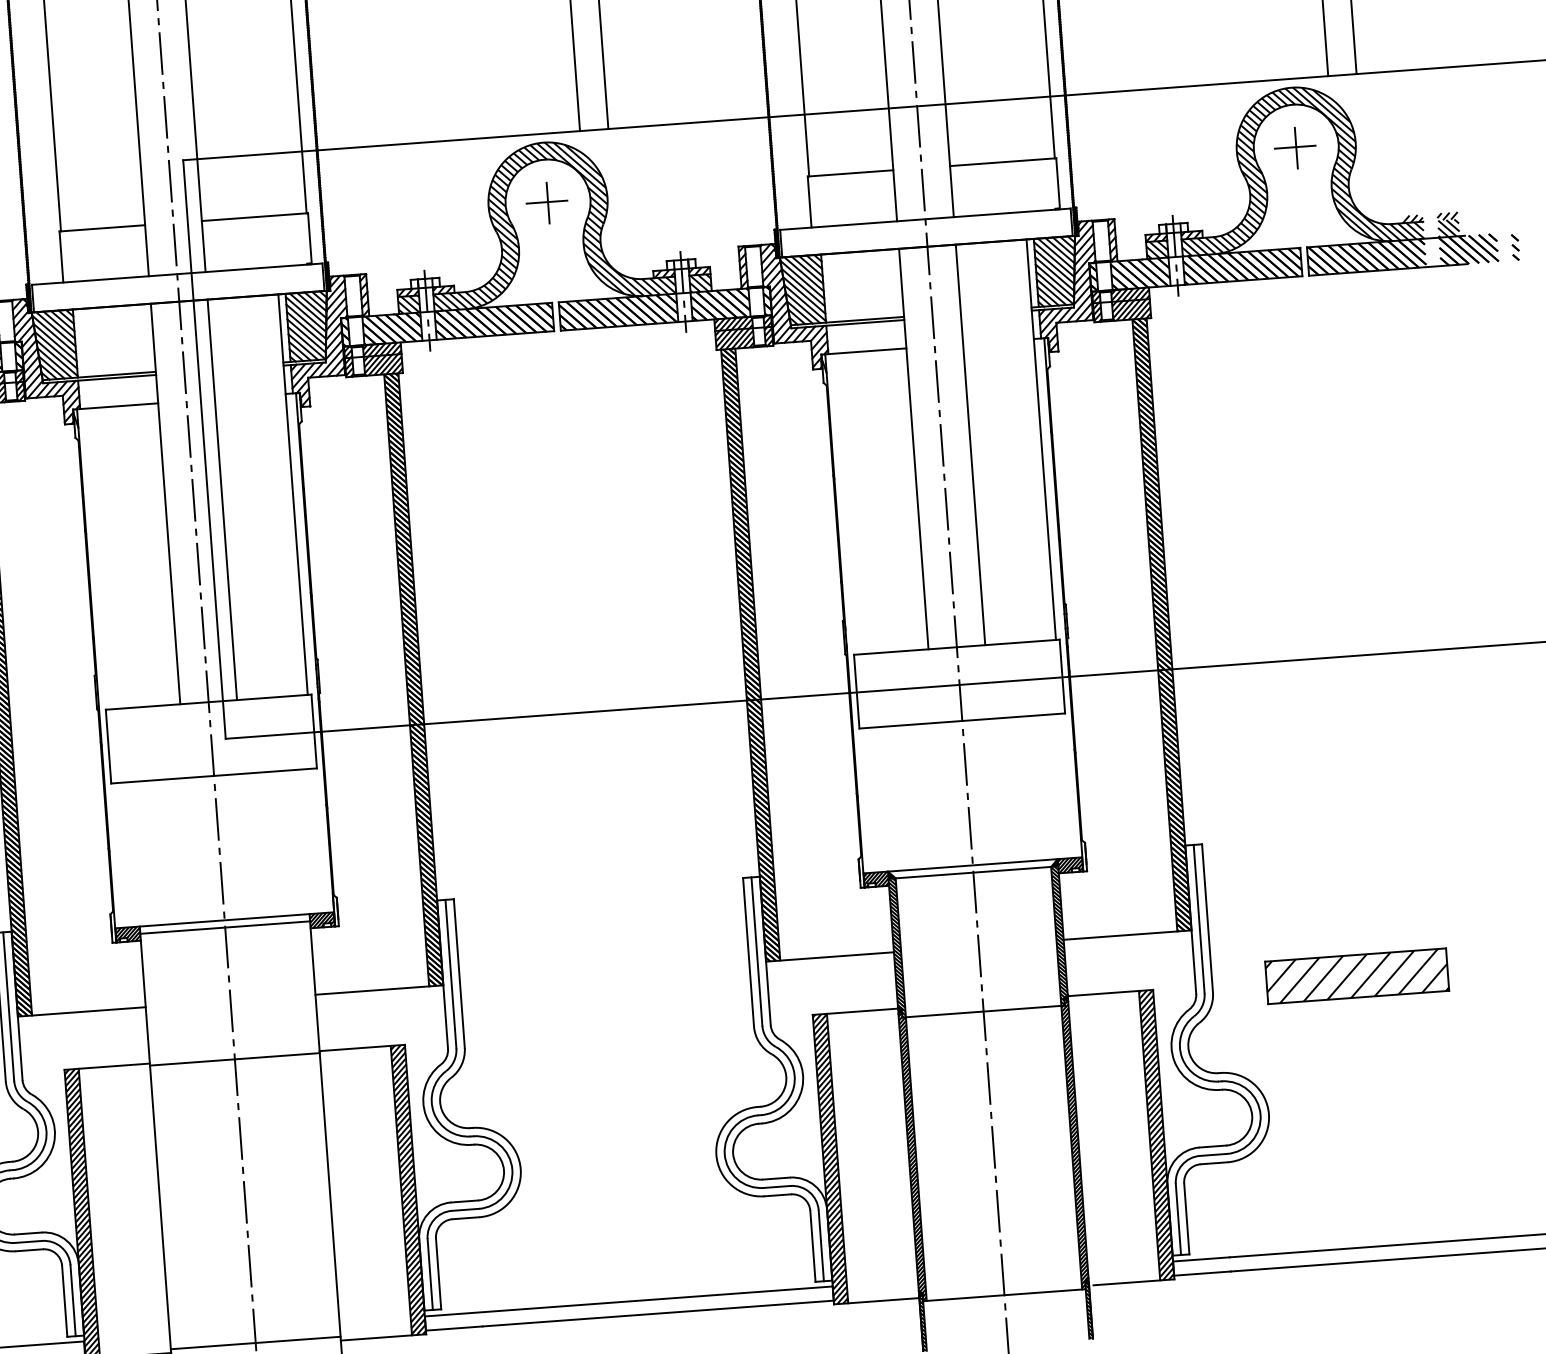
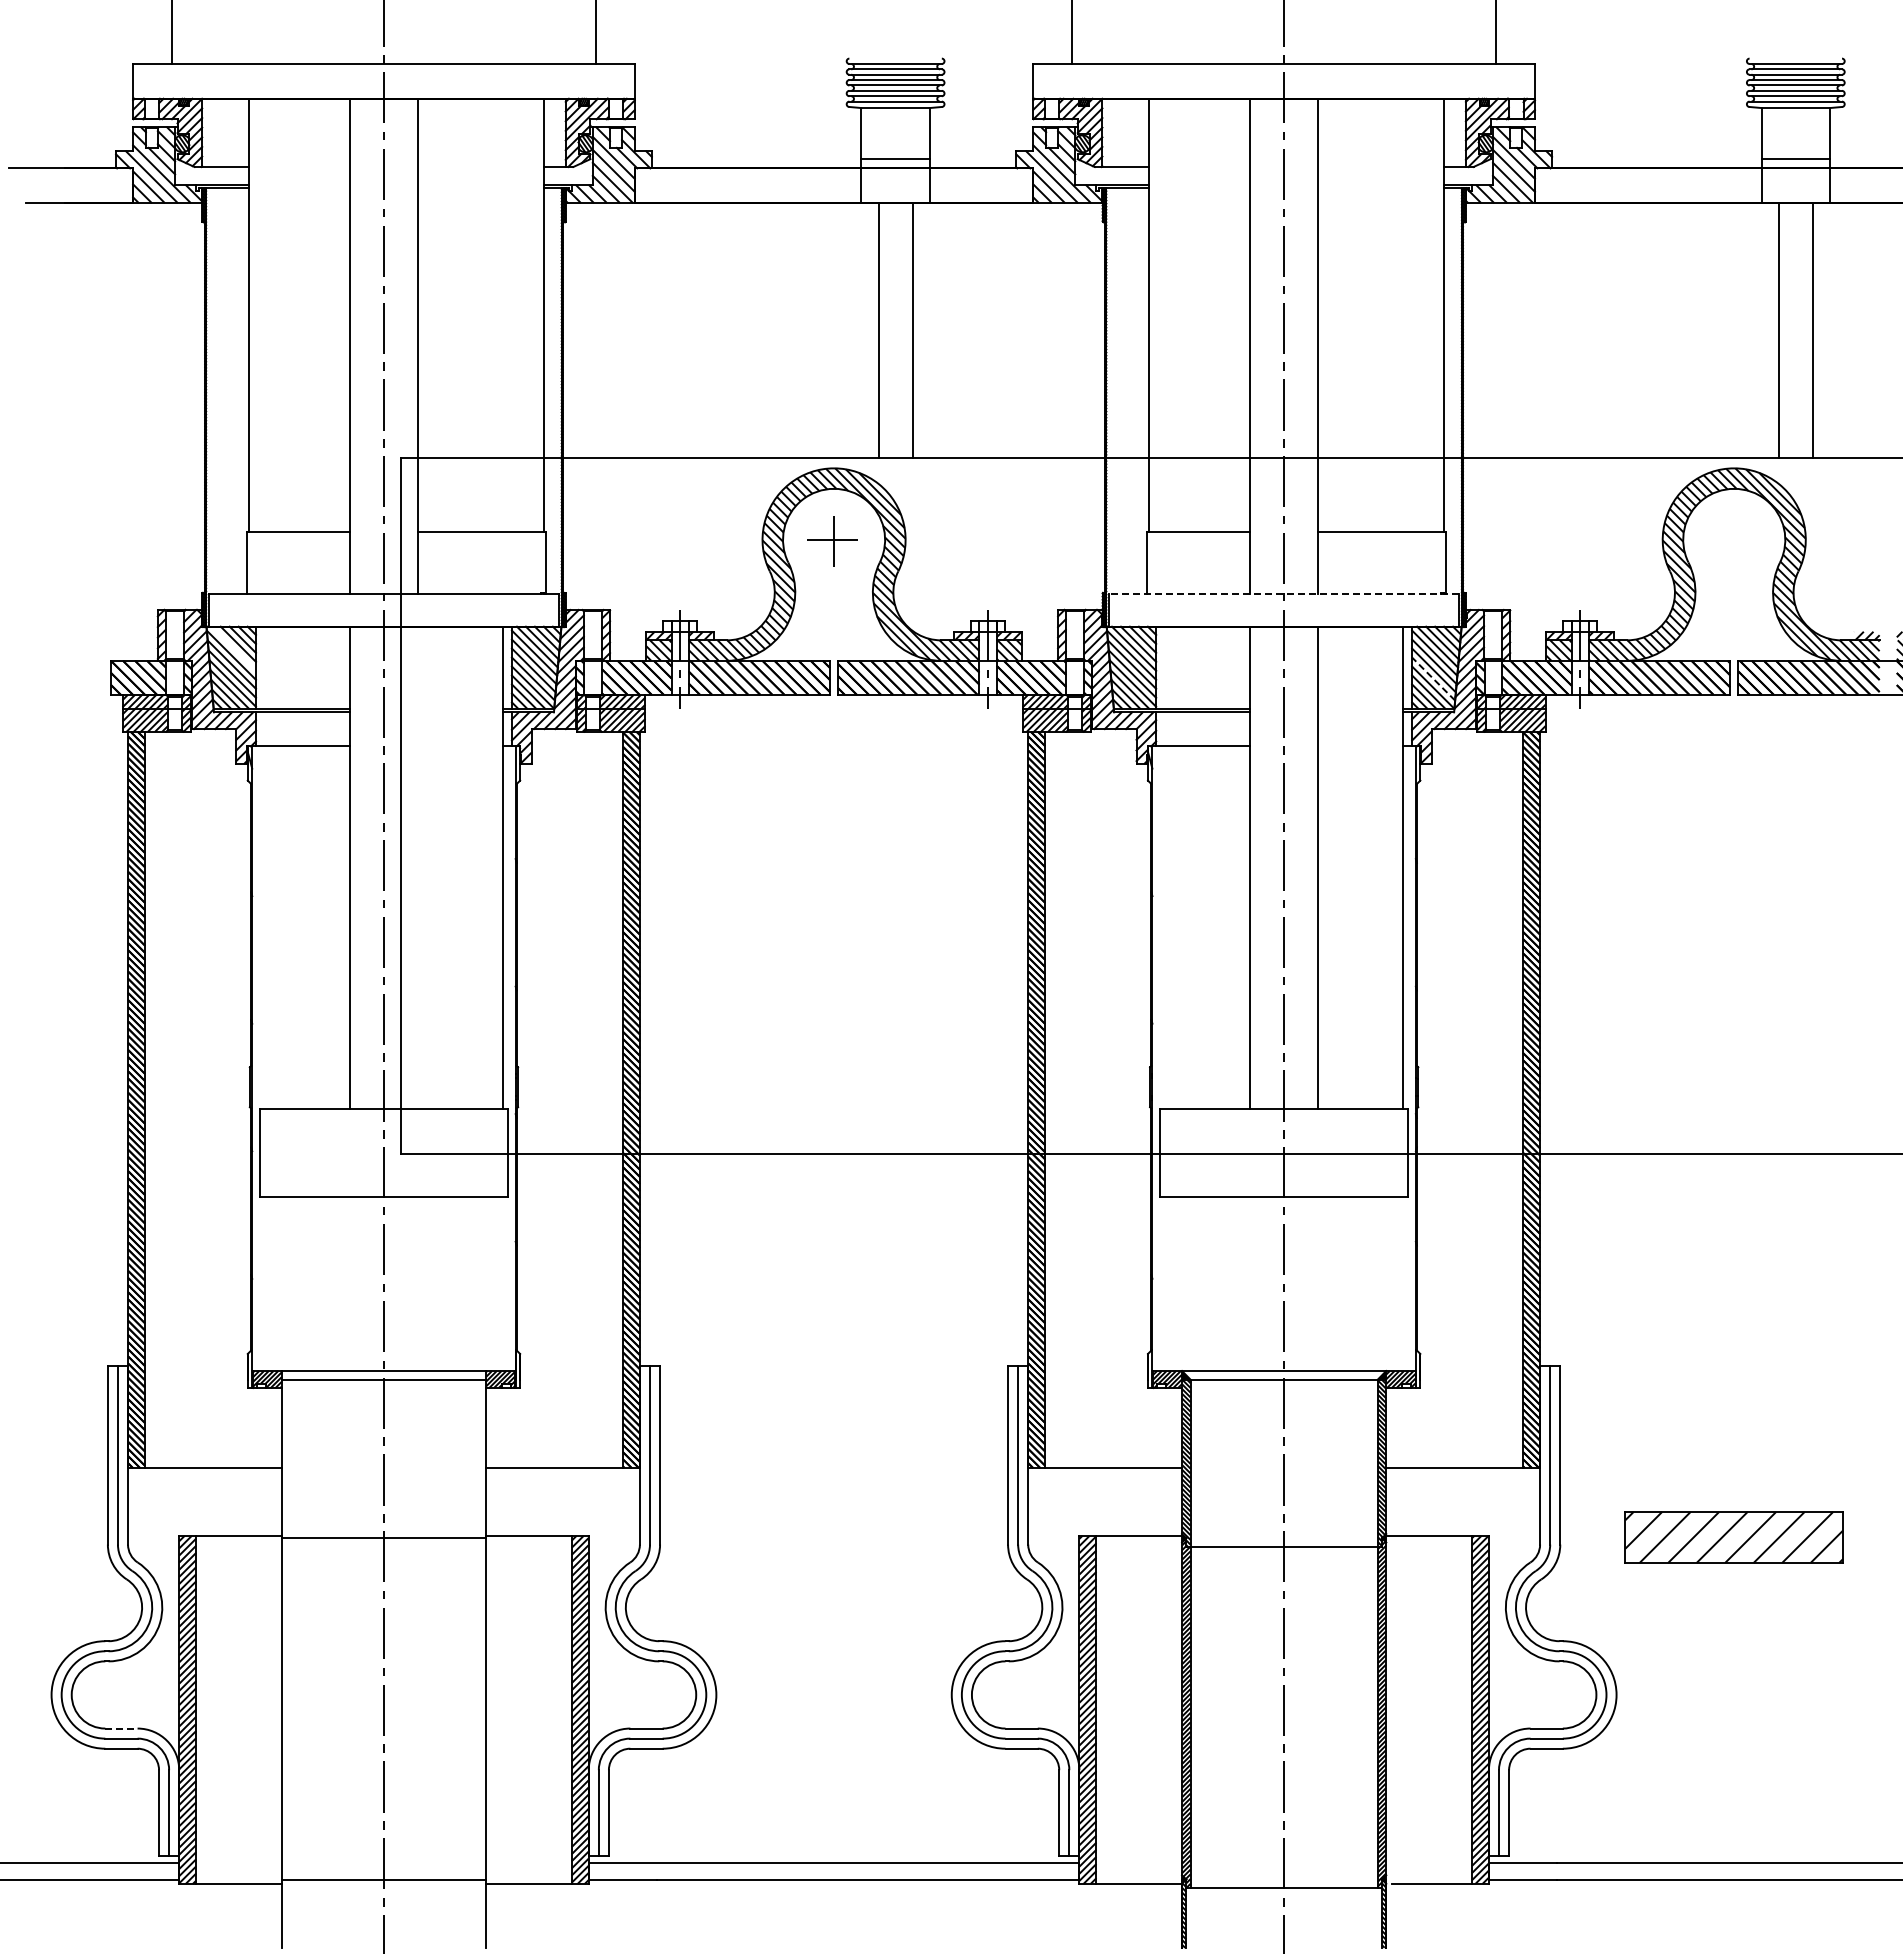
part: (1294, 148) -> (1732, 541), removed
line: (925, 219) -> (1284, 593), solid -> dashed
line: (1054, 280) -> (1433, 678), solid -> dashed
line: (55, 328) -> (233, 648), removed
line: (222, 499) -> (418, 867), removed
line: (28, 1233) -> (121, 1728), solid -> dashed

